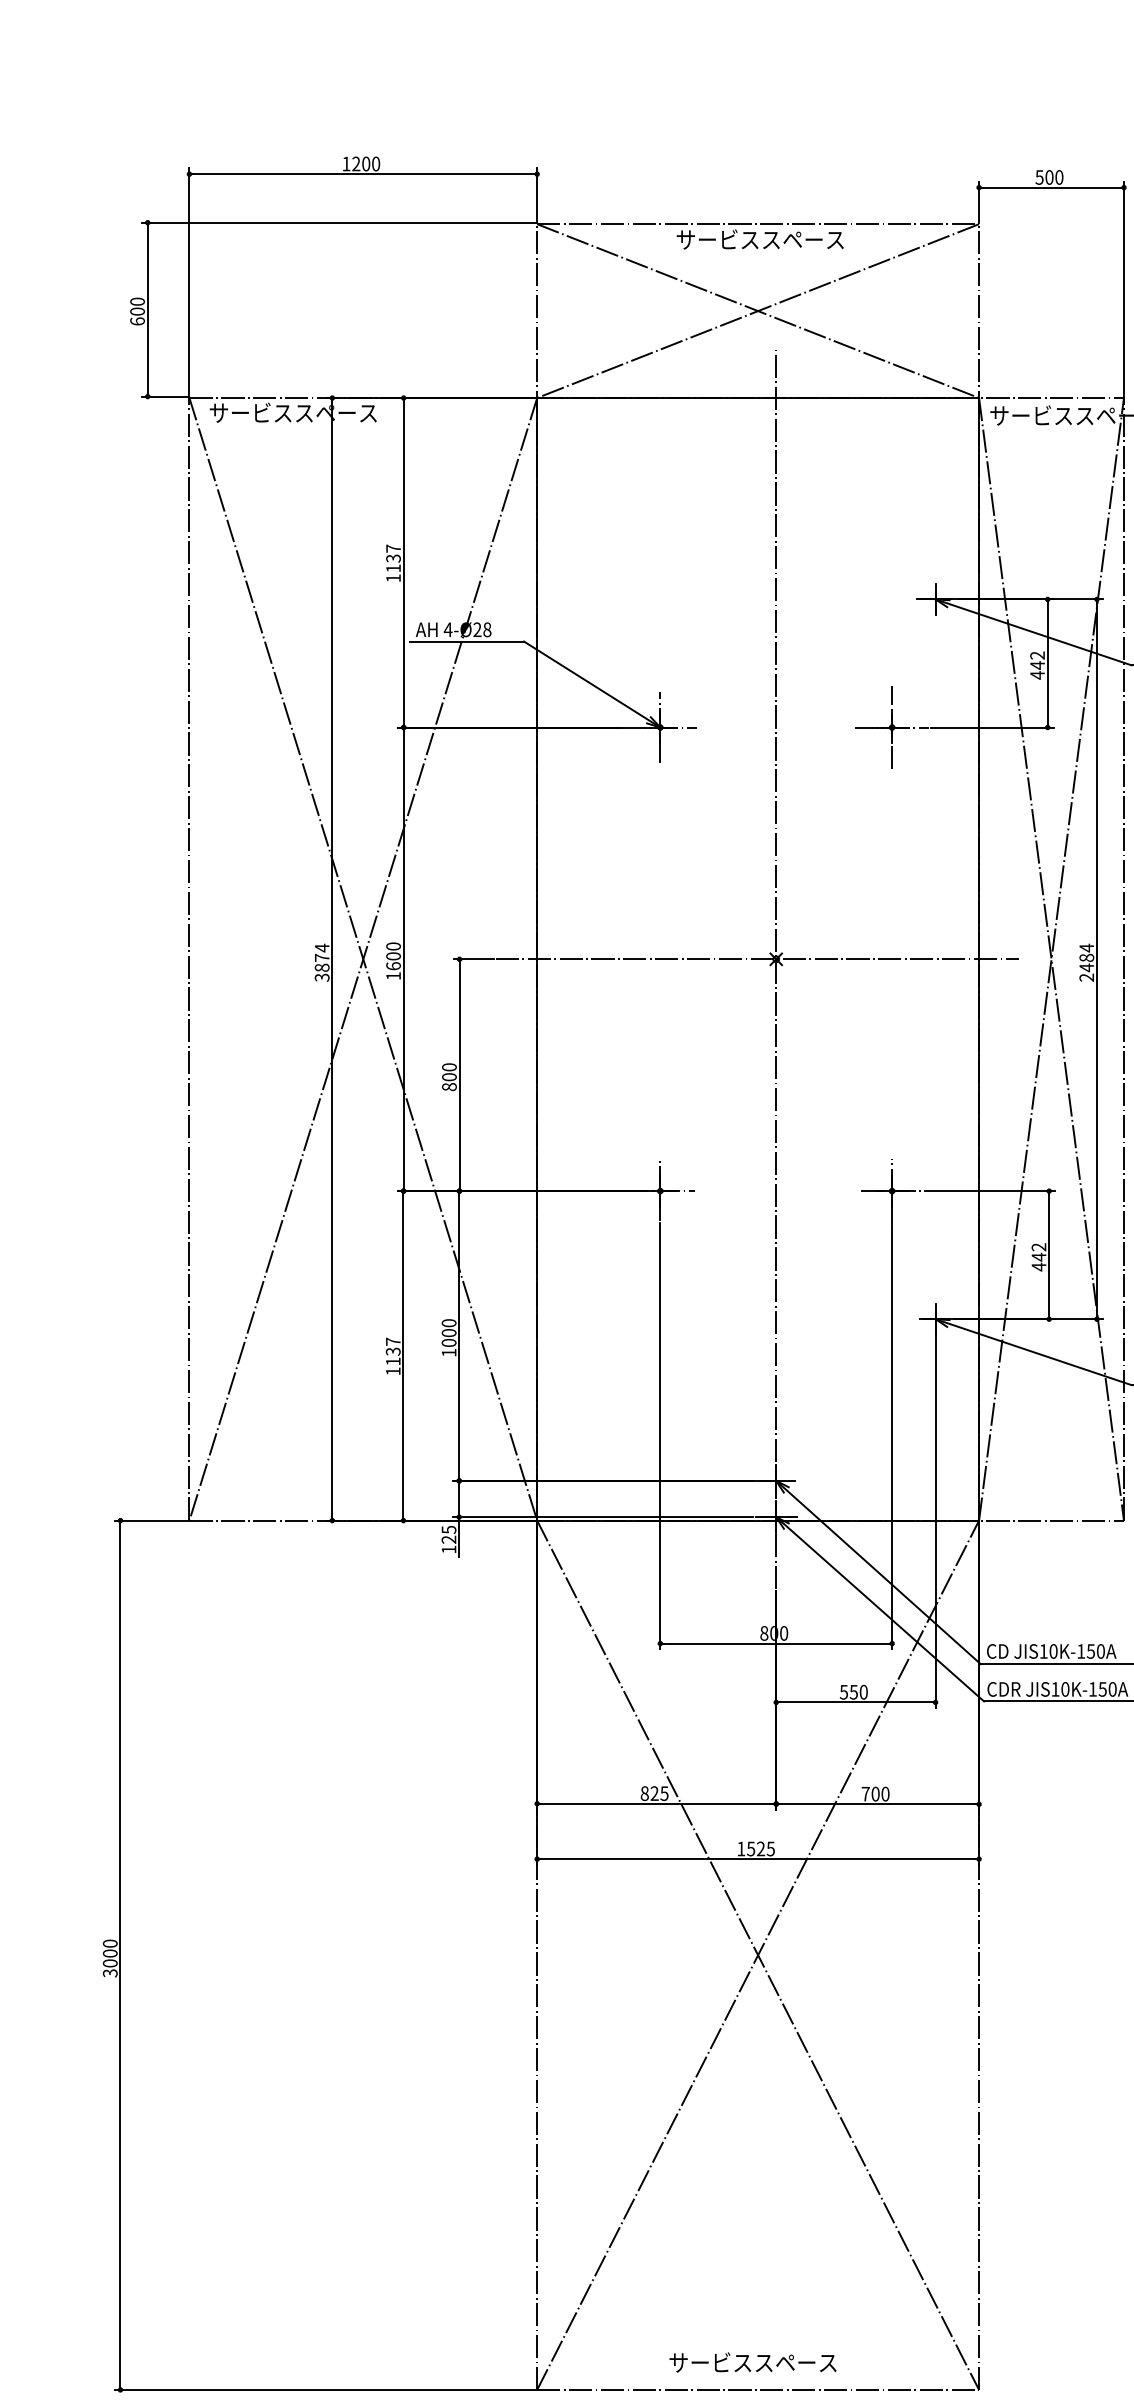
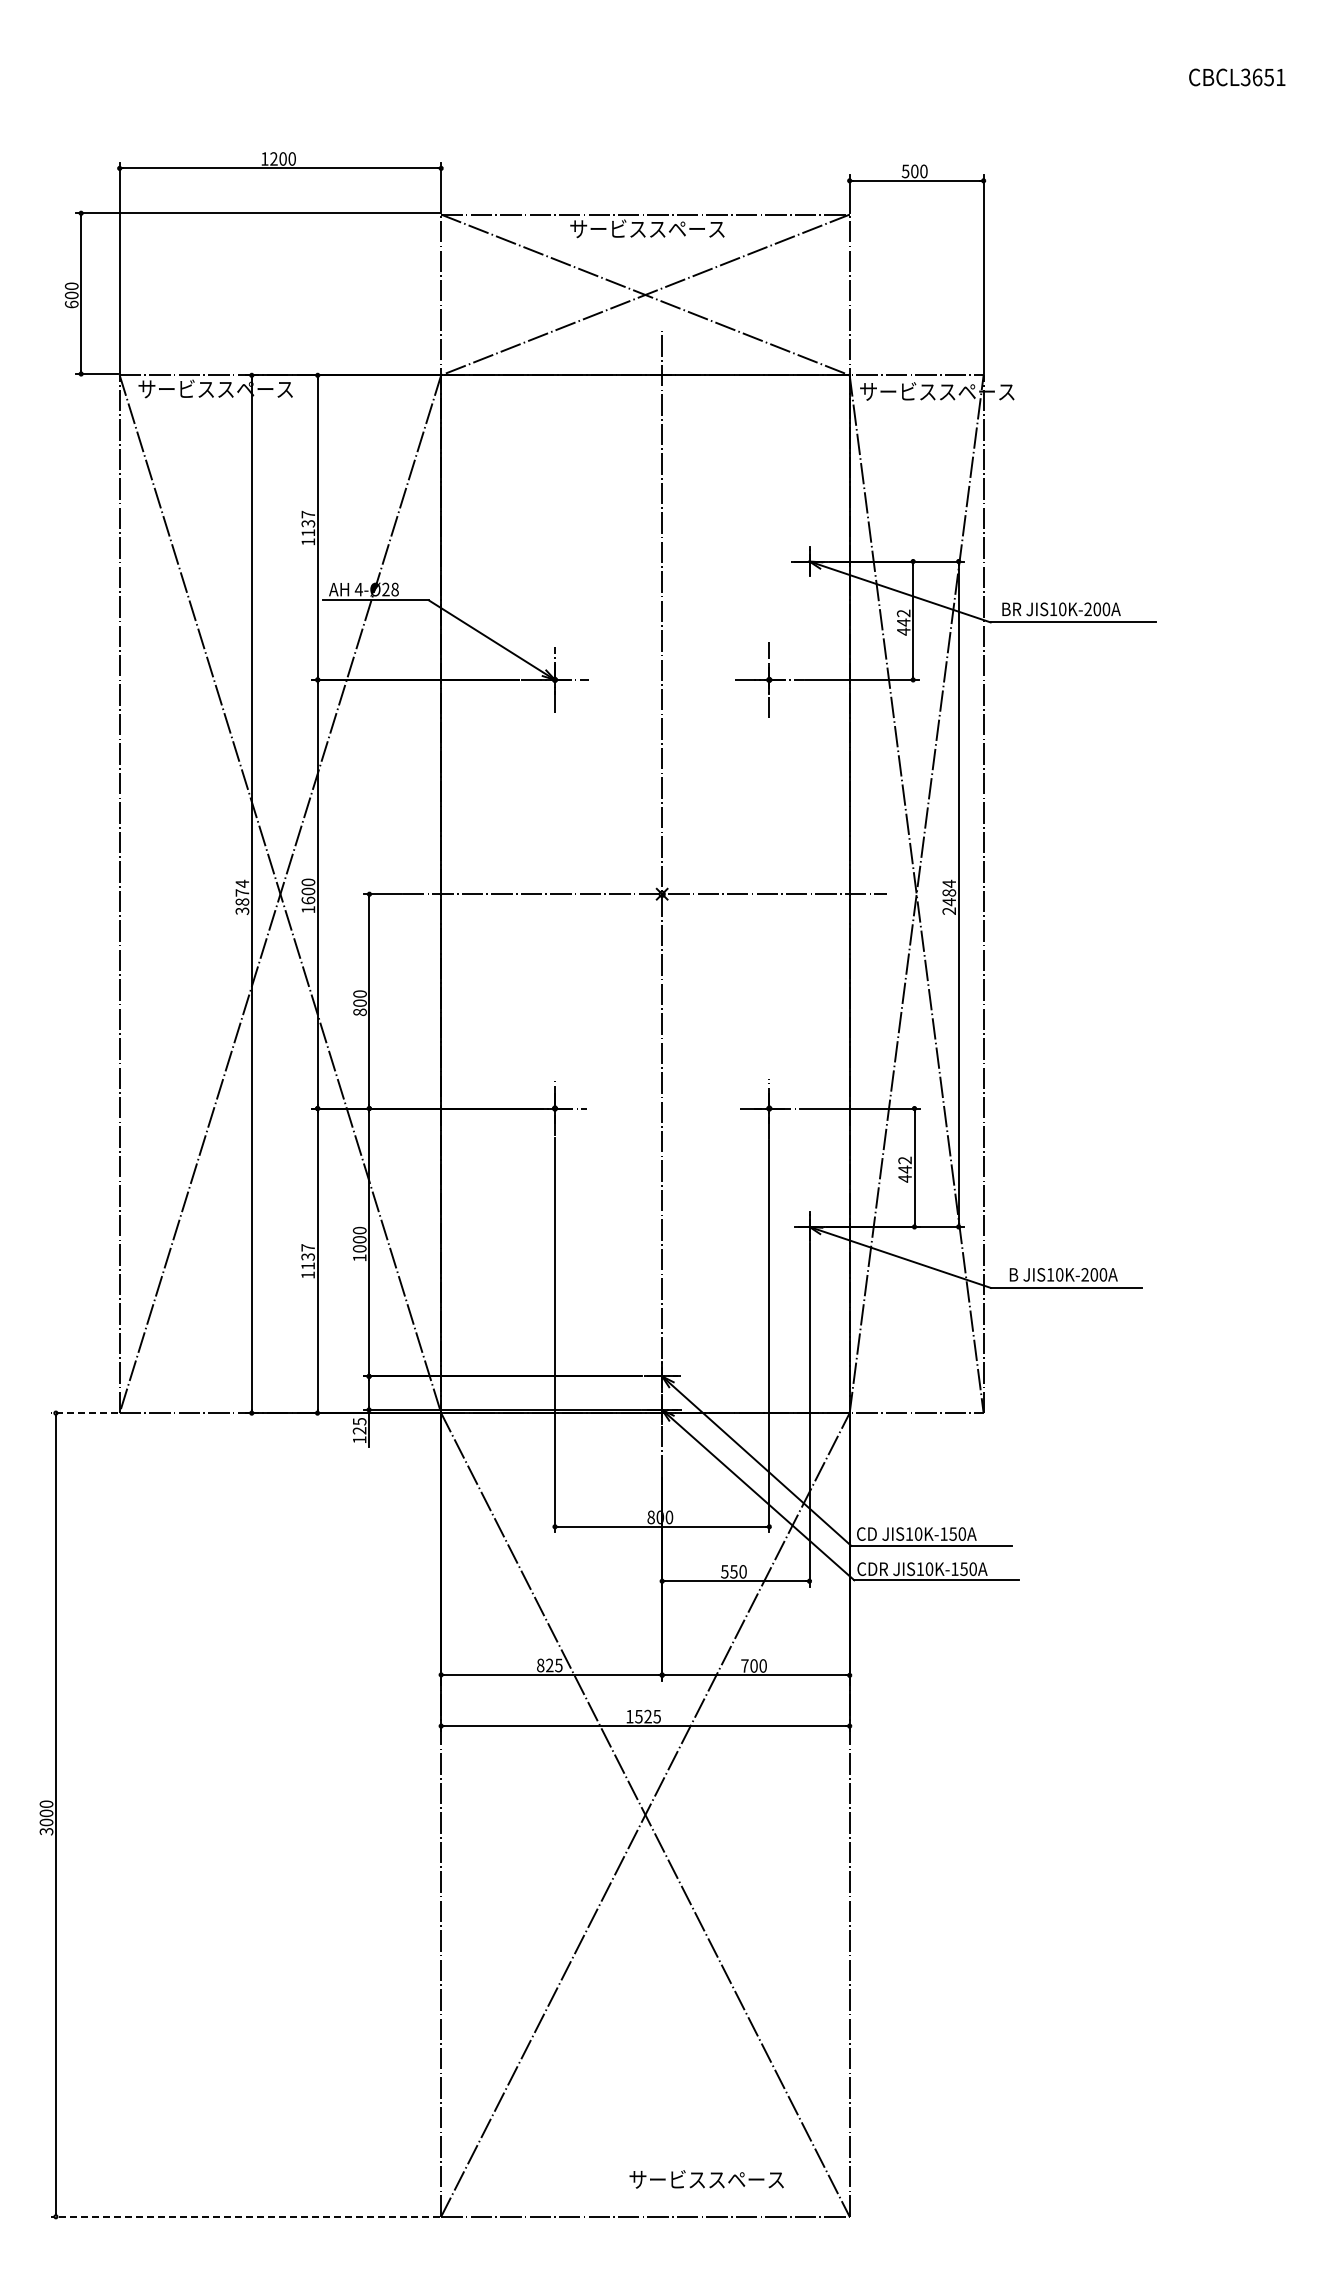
line: (151, 1521) -> (84, 1413), solid -> dashed
text: (752, 2362) -> (706, 2179), moved
line: (325, 2389) -> (245, 2216), solid -> dashed

